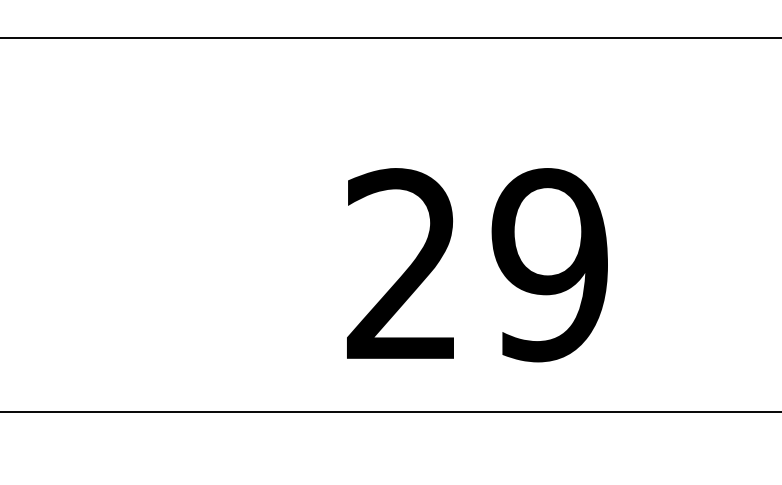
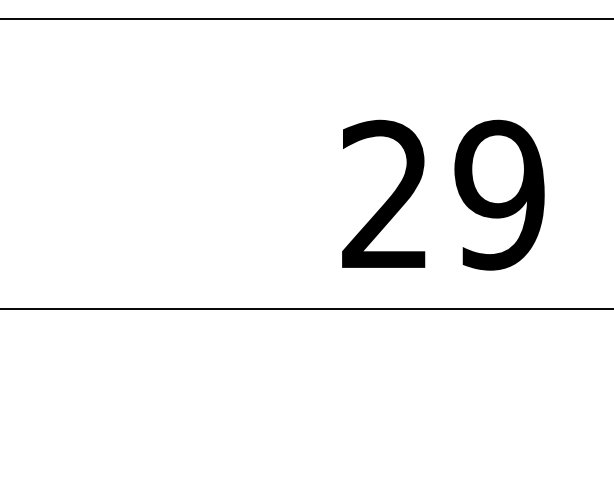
text: (477, 264) -> (443, 194), moved

